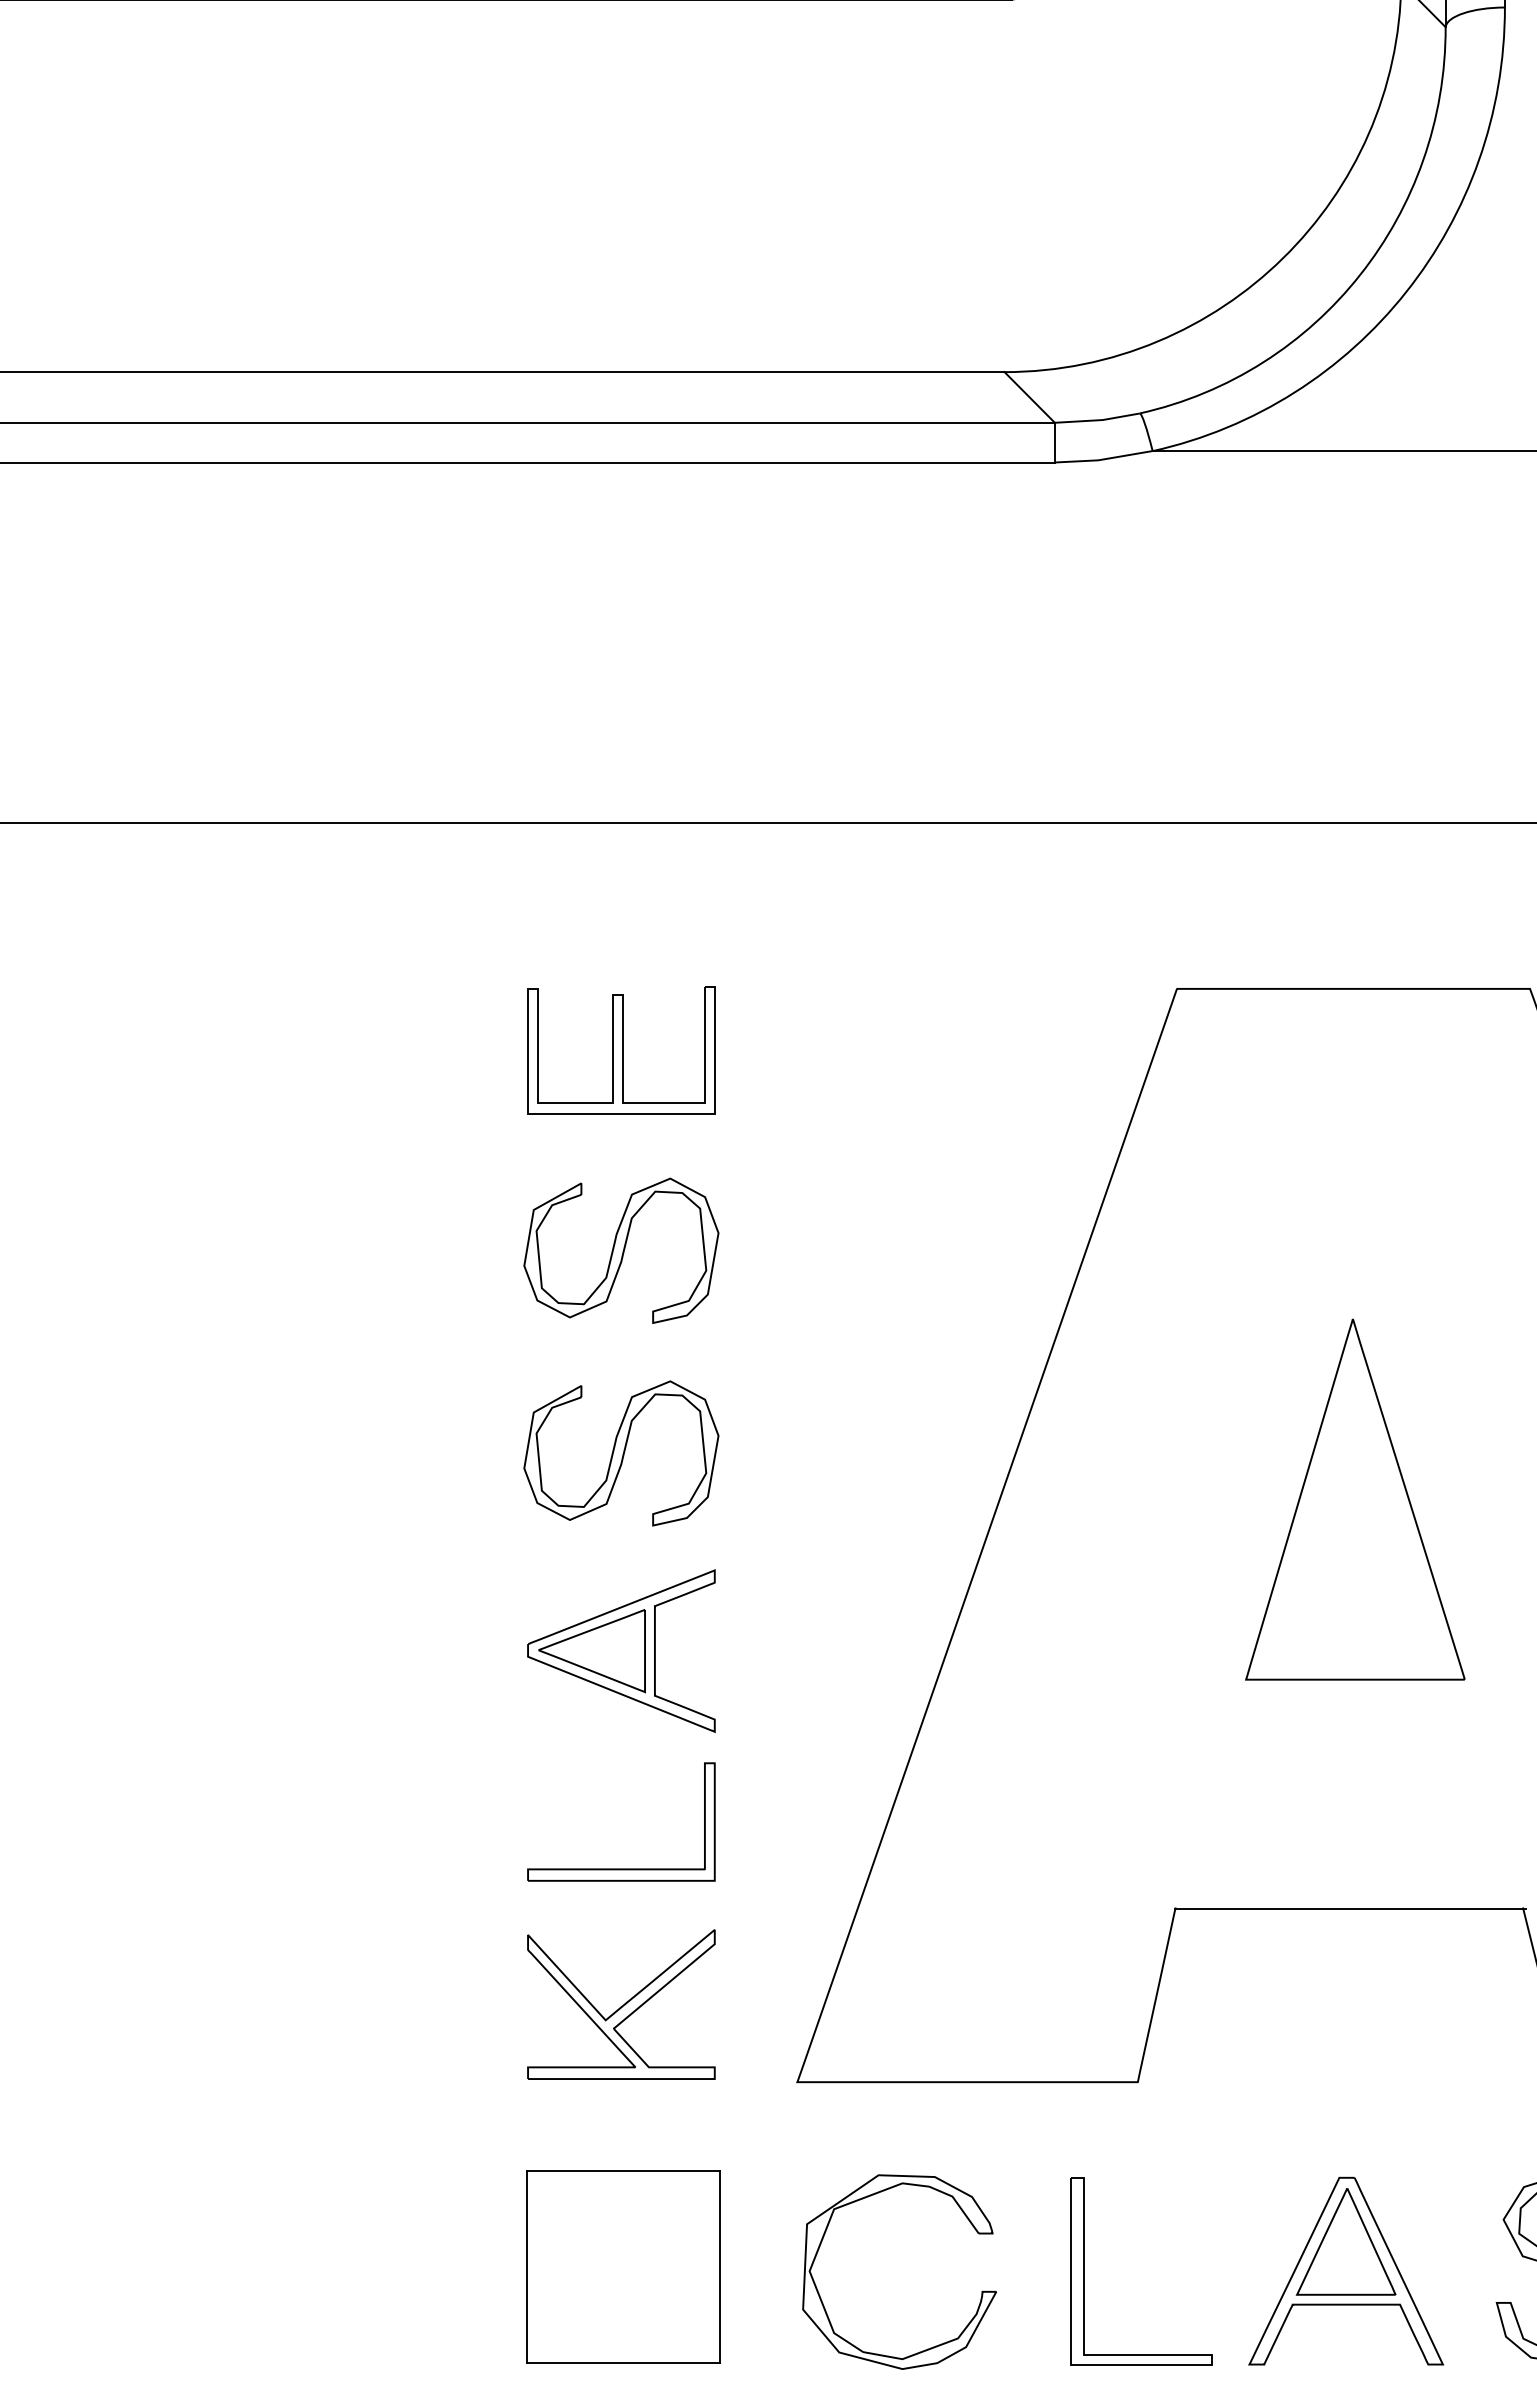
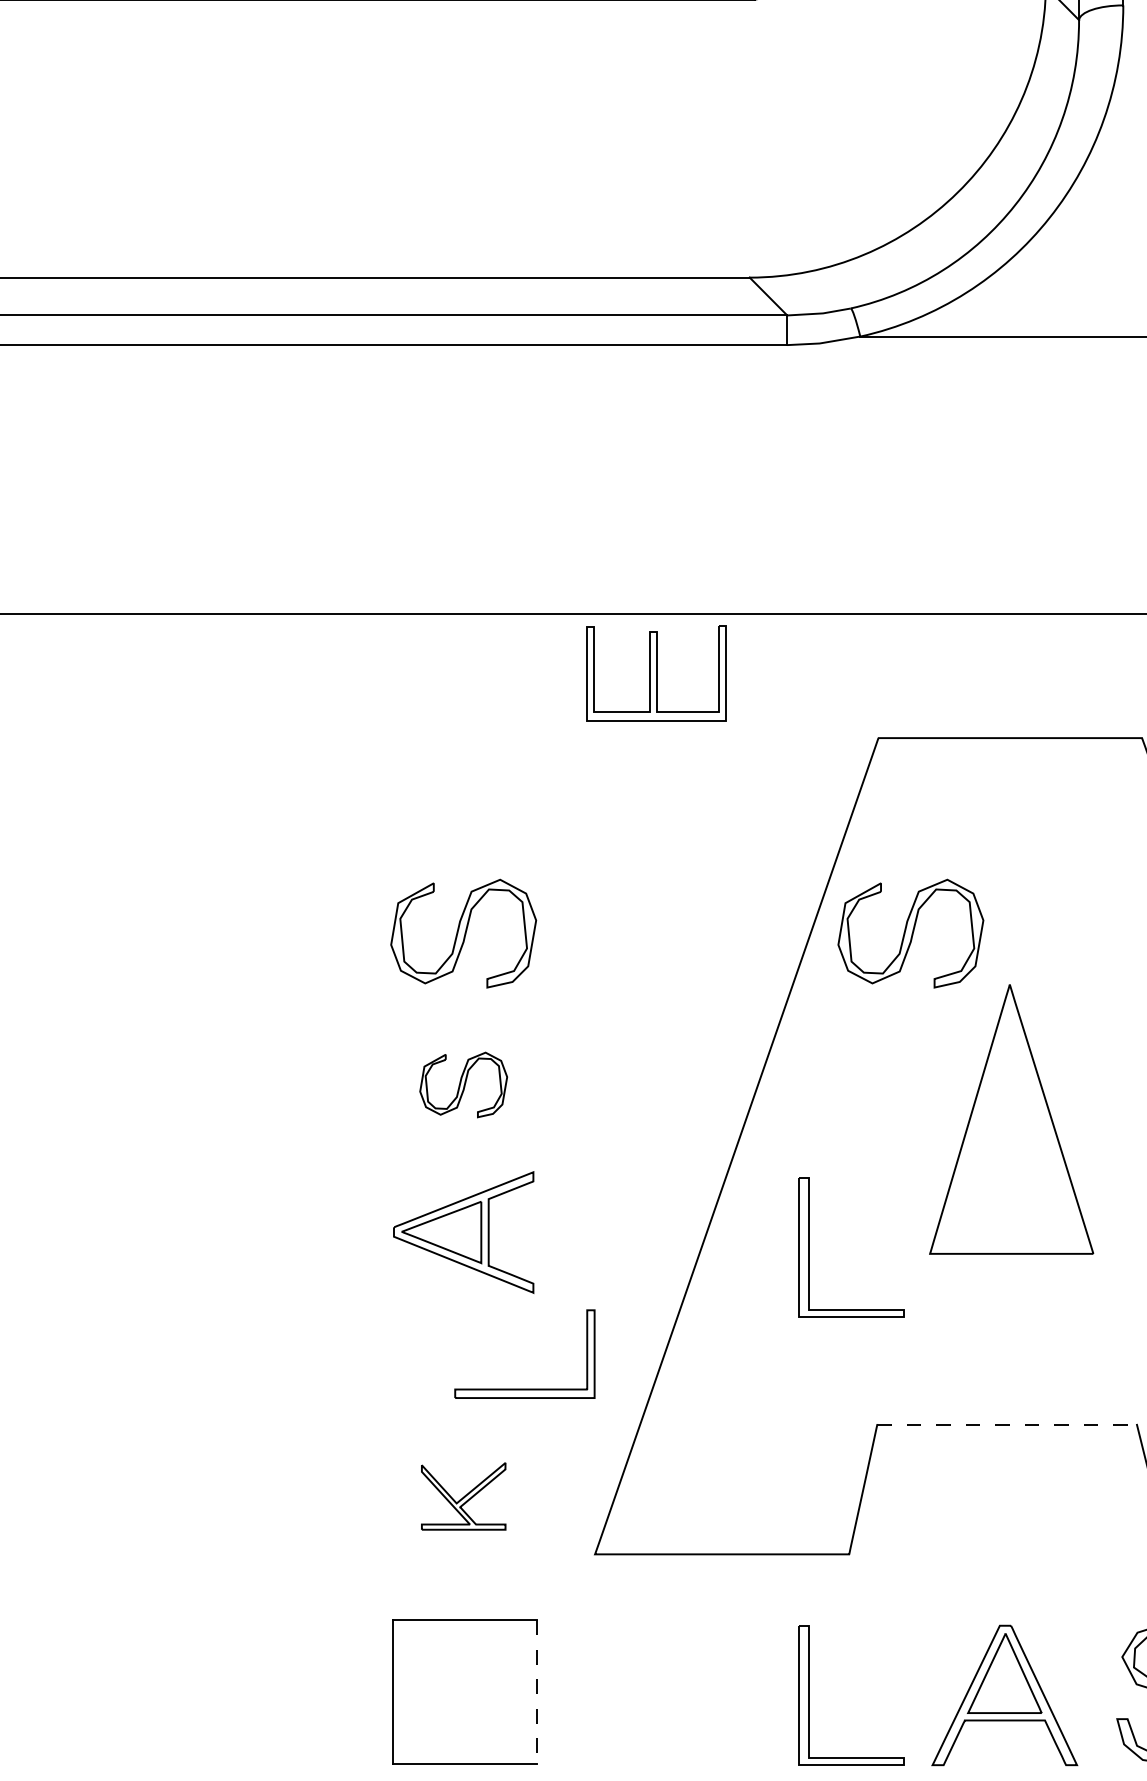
part: (621, 1050) -> (656, 673), moved
part: (1220, 1250) -> (910, 933), added
part: (621, 1453) -> (463, 1084), size x0.6
part: (1084, 1671) -> (809, 1247), added
part: (621, 1868) -> (524, 1388), moved
line: (1350, 1909) -> (1008, 1425), solid -> dashed
part: (621, 2004) -> (463, 1496), size x0.6
part: (871, 2196) -> (650, 1639), removed
line: (719, 2267) -> (536, 1692), solid -> dashed

